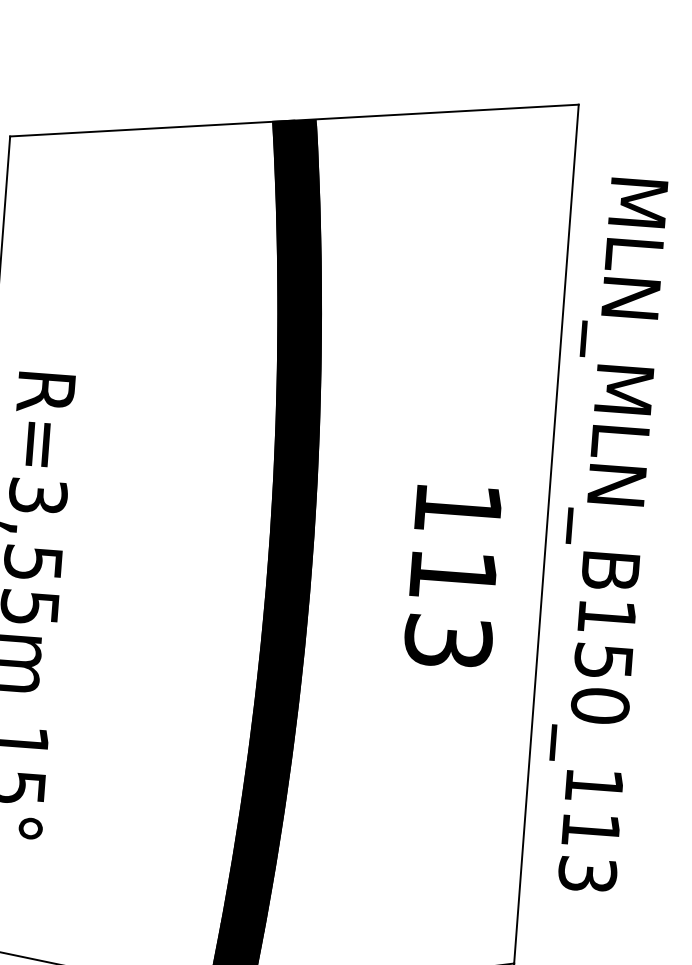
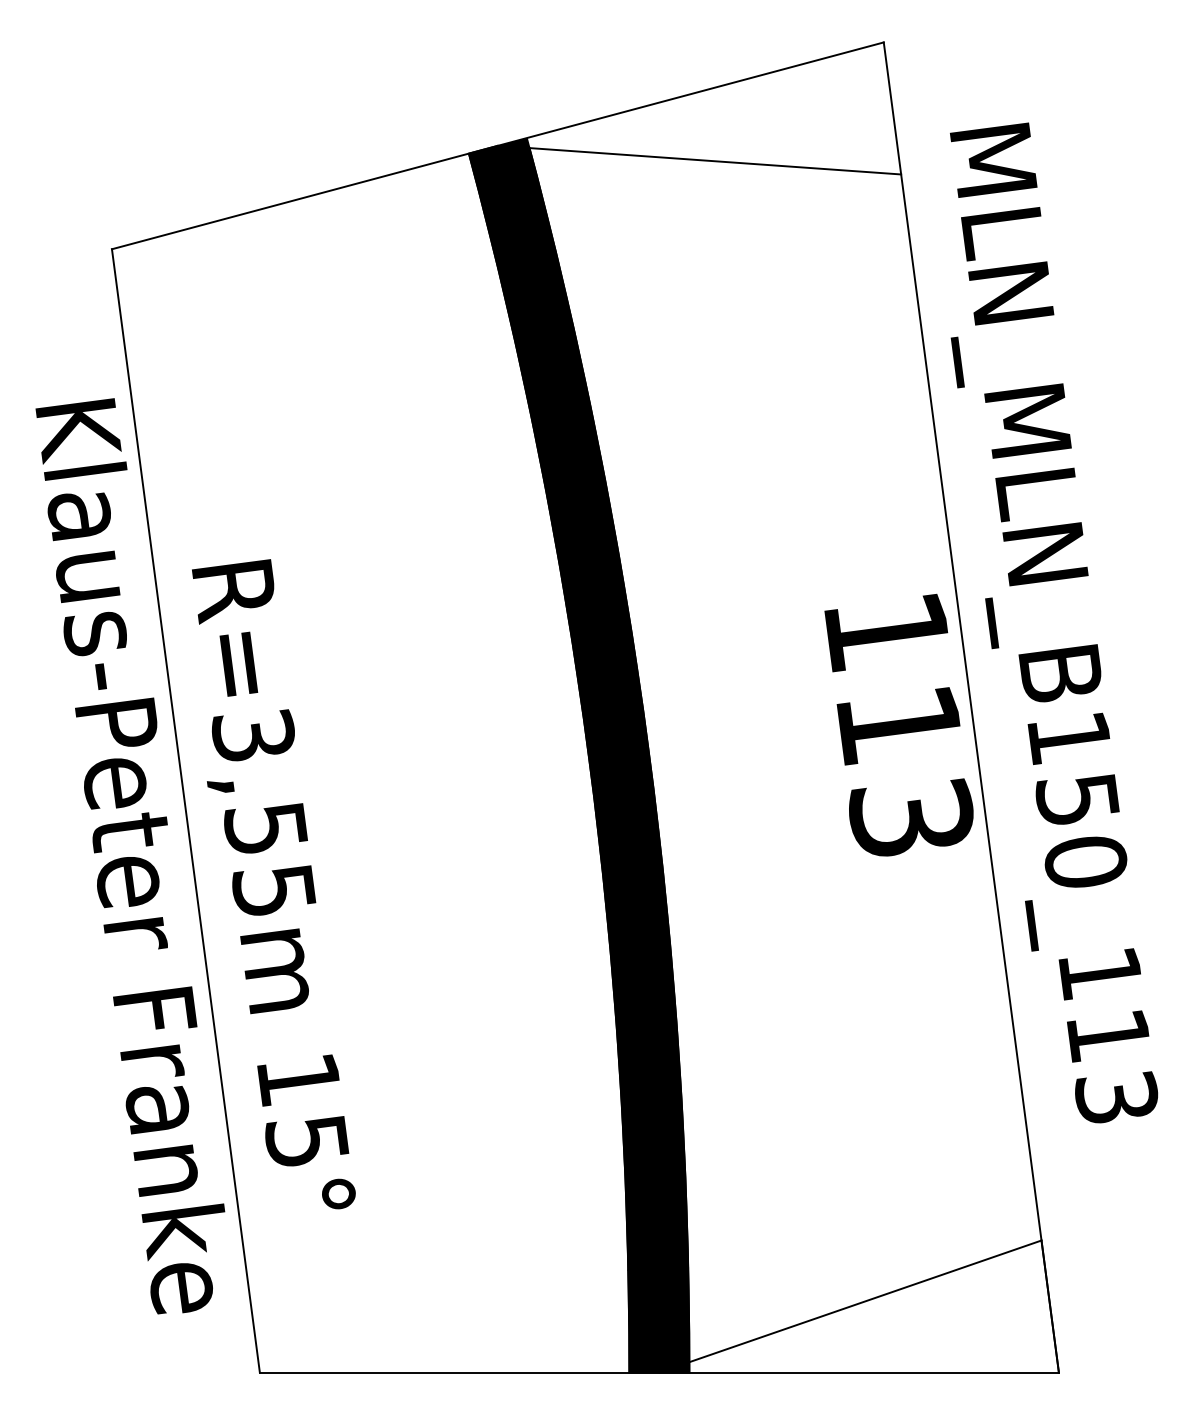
line: (433, 159) -> (699, 159), added
text: (452, 574) -> (898, 724), moved

